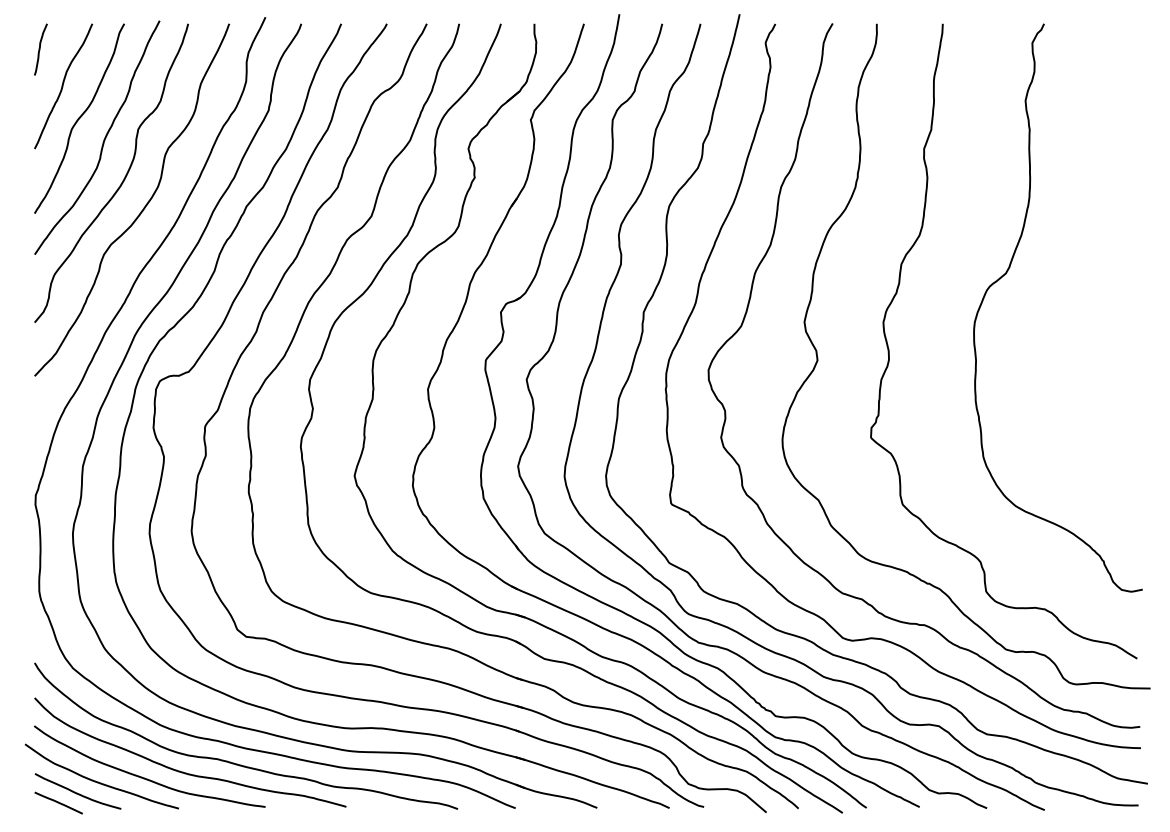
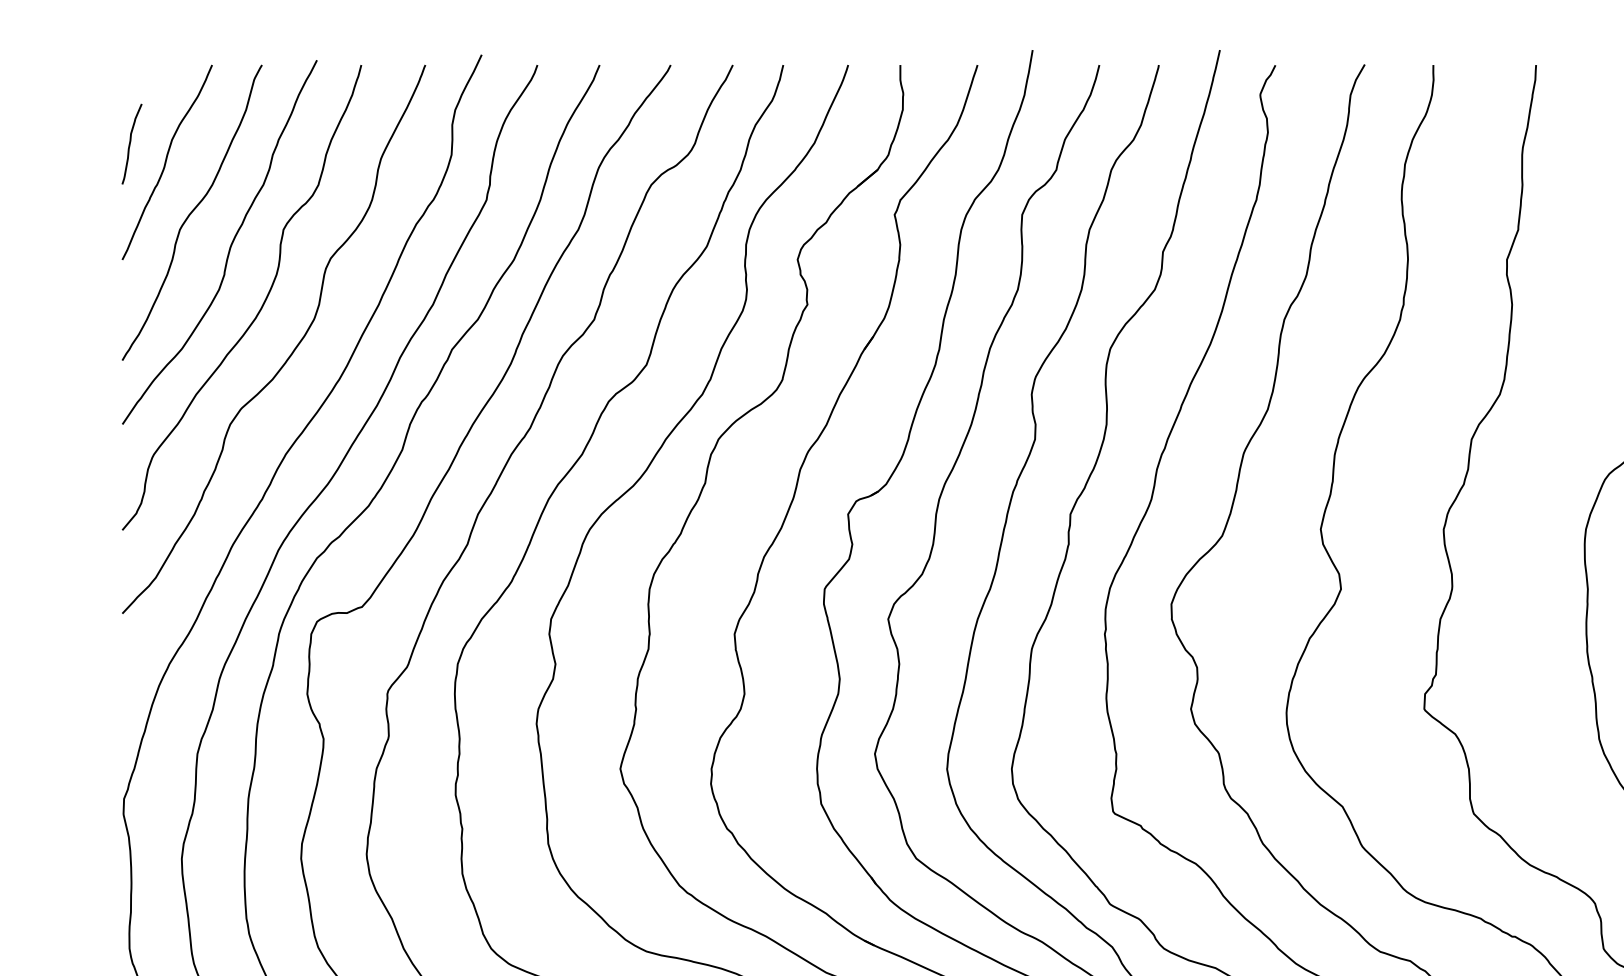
curve: (40, 49) -> (131, 143), moved

